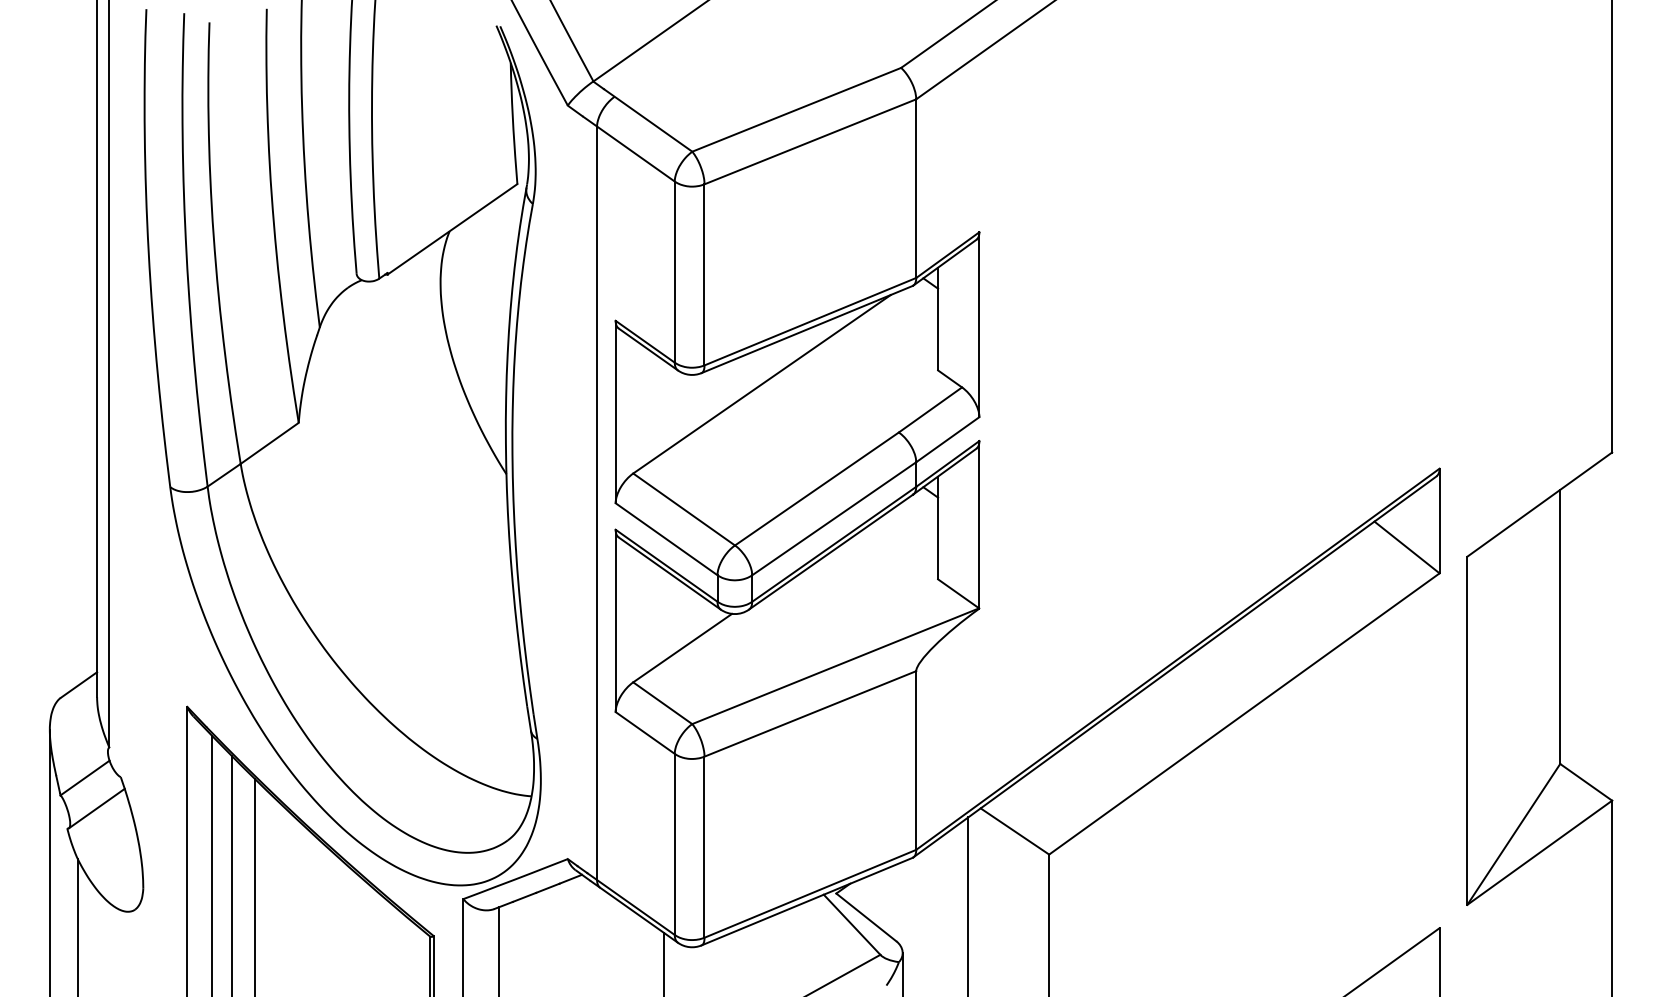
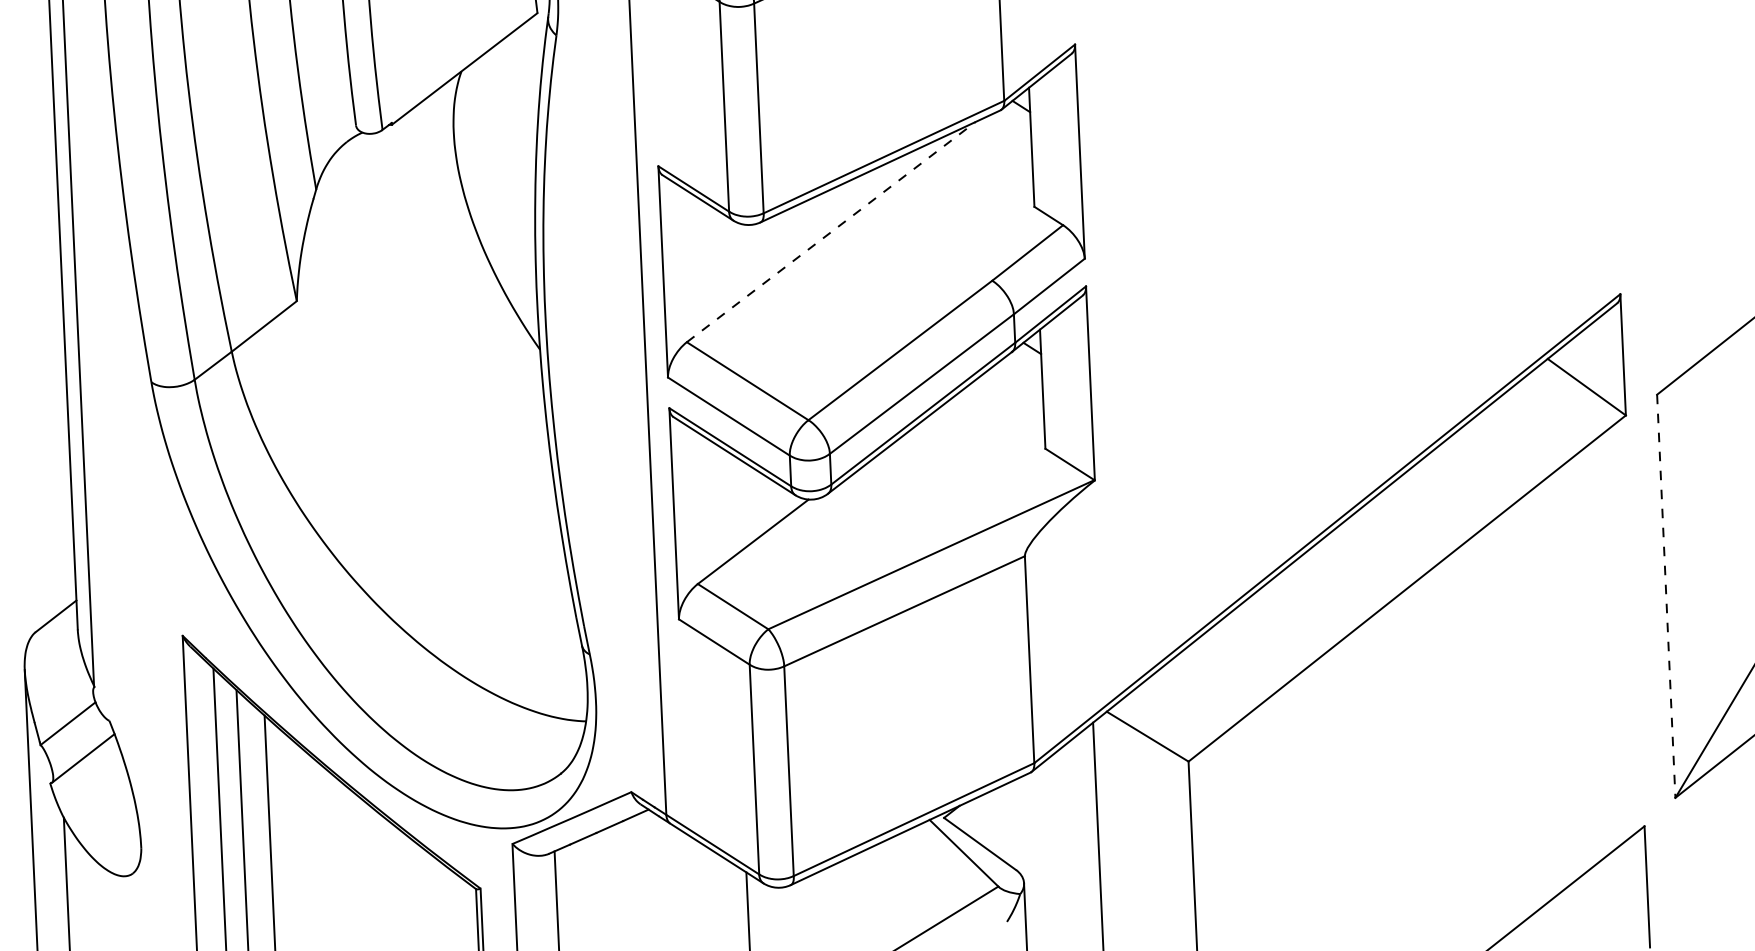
line: (762, 384) -> (831, 232), solid -> dashed
line: (1467, 731) -> (1666, 597), solid -> dashed

